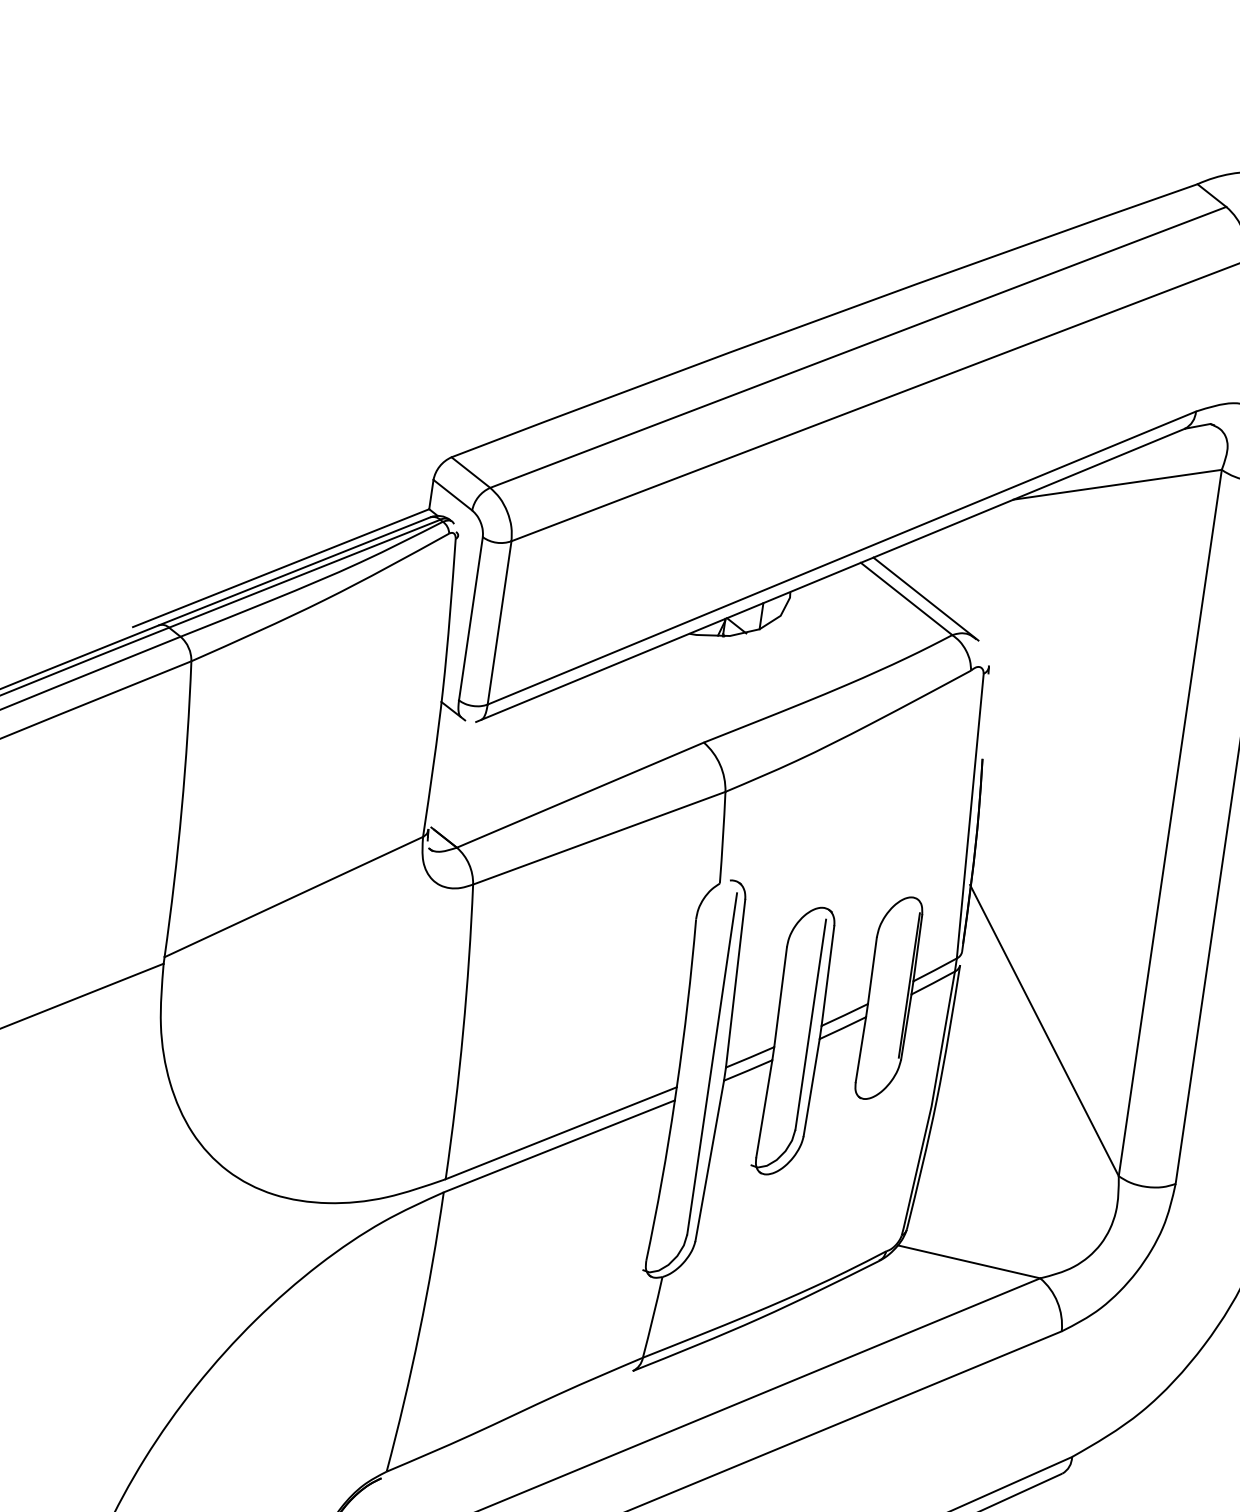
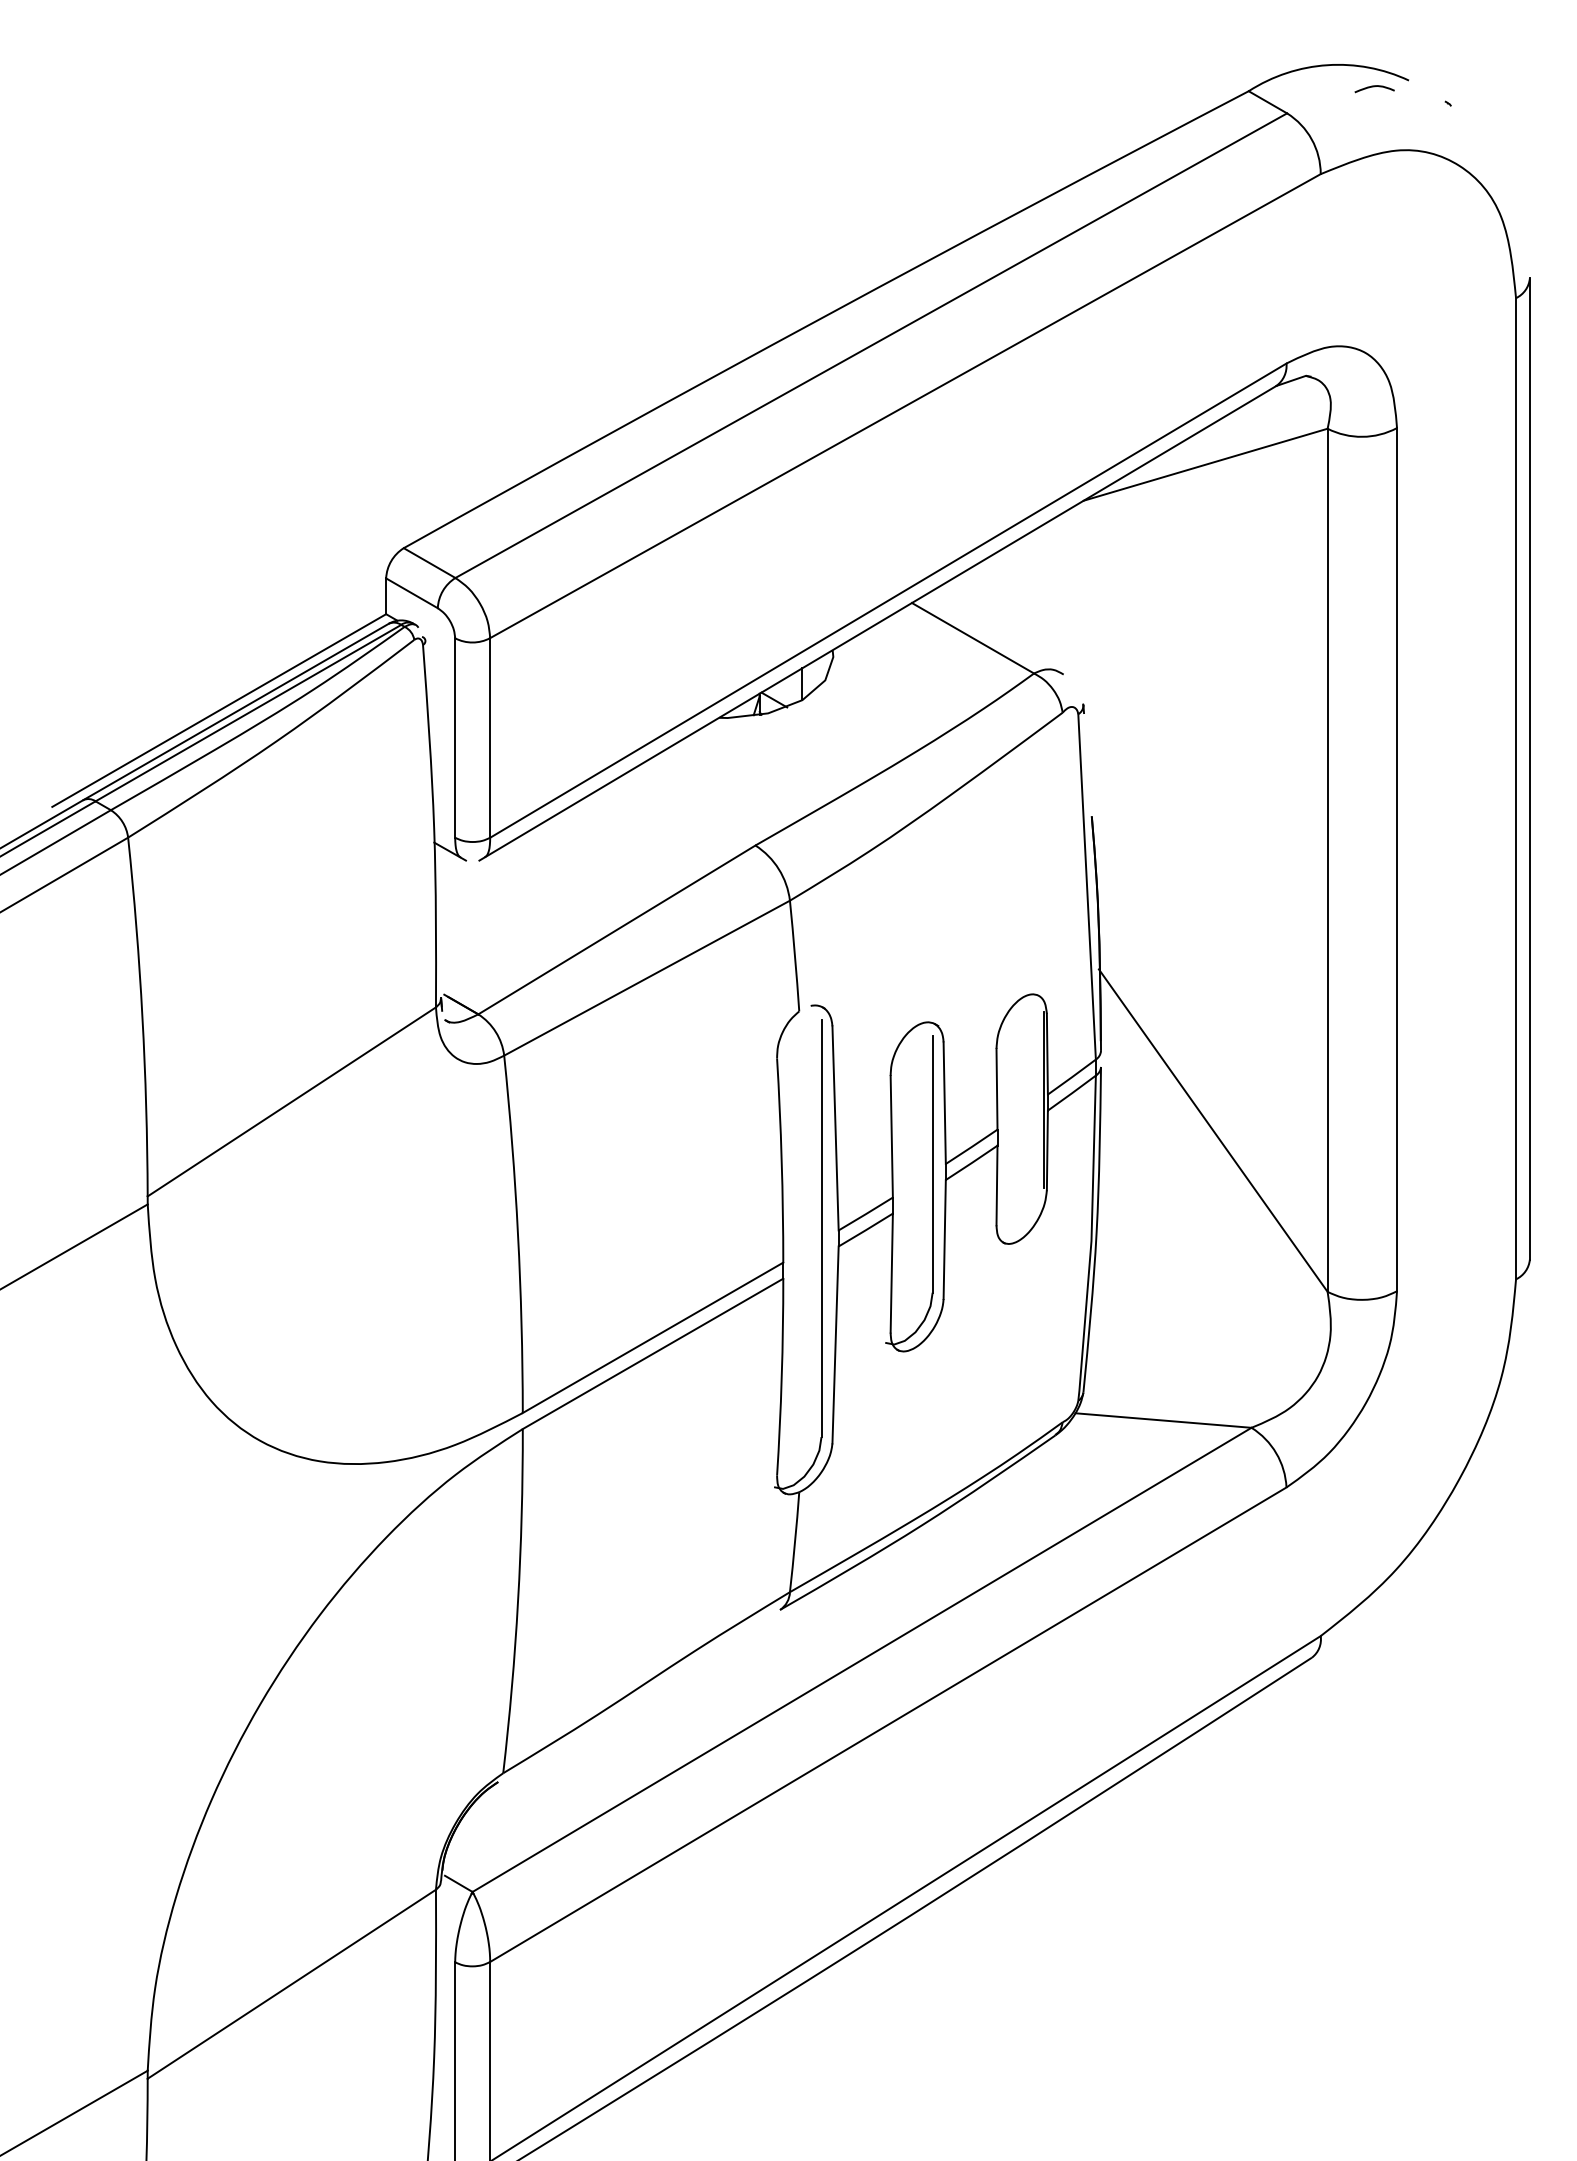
line: (926, 598) -> (996, 634), removed

